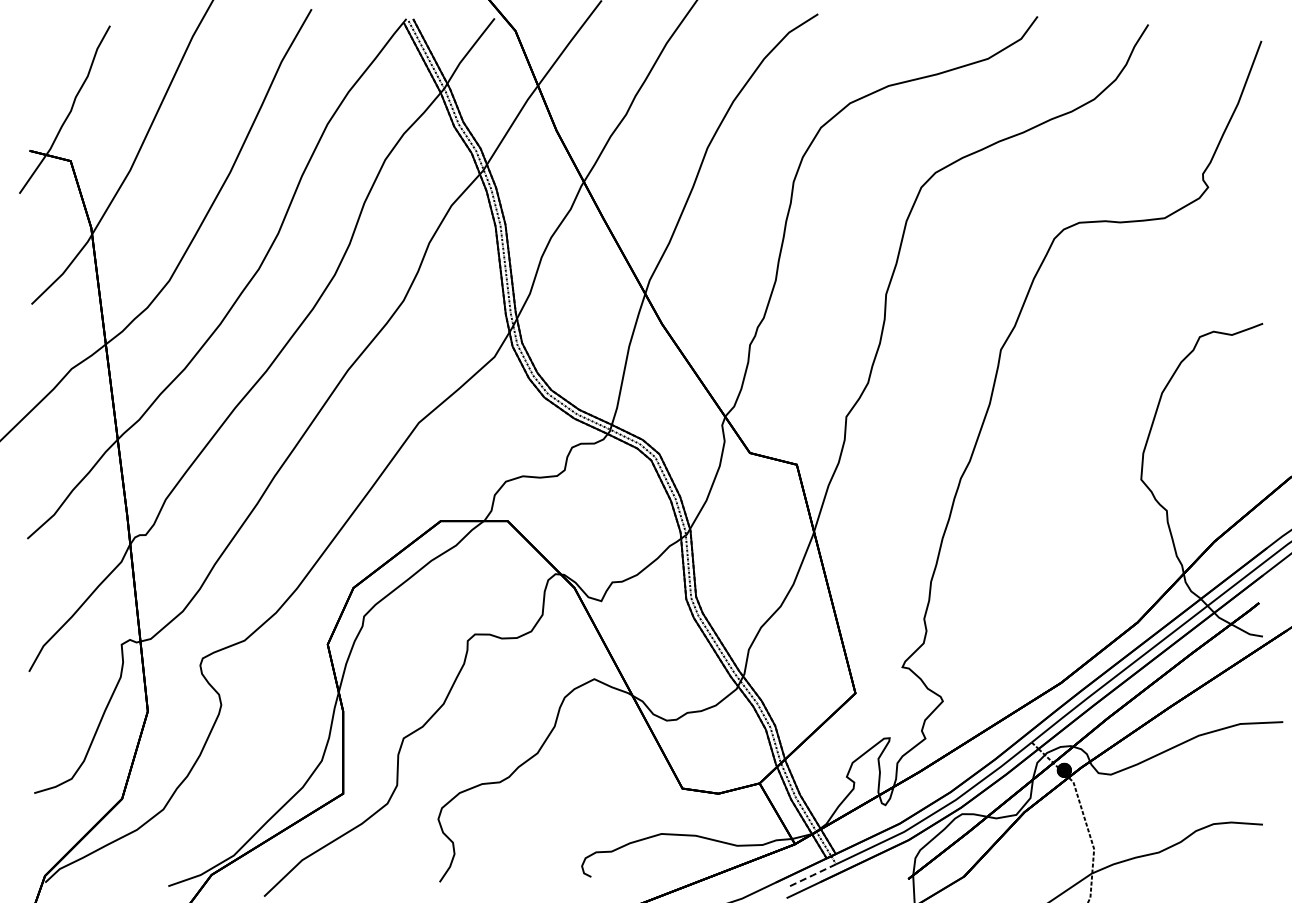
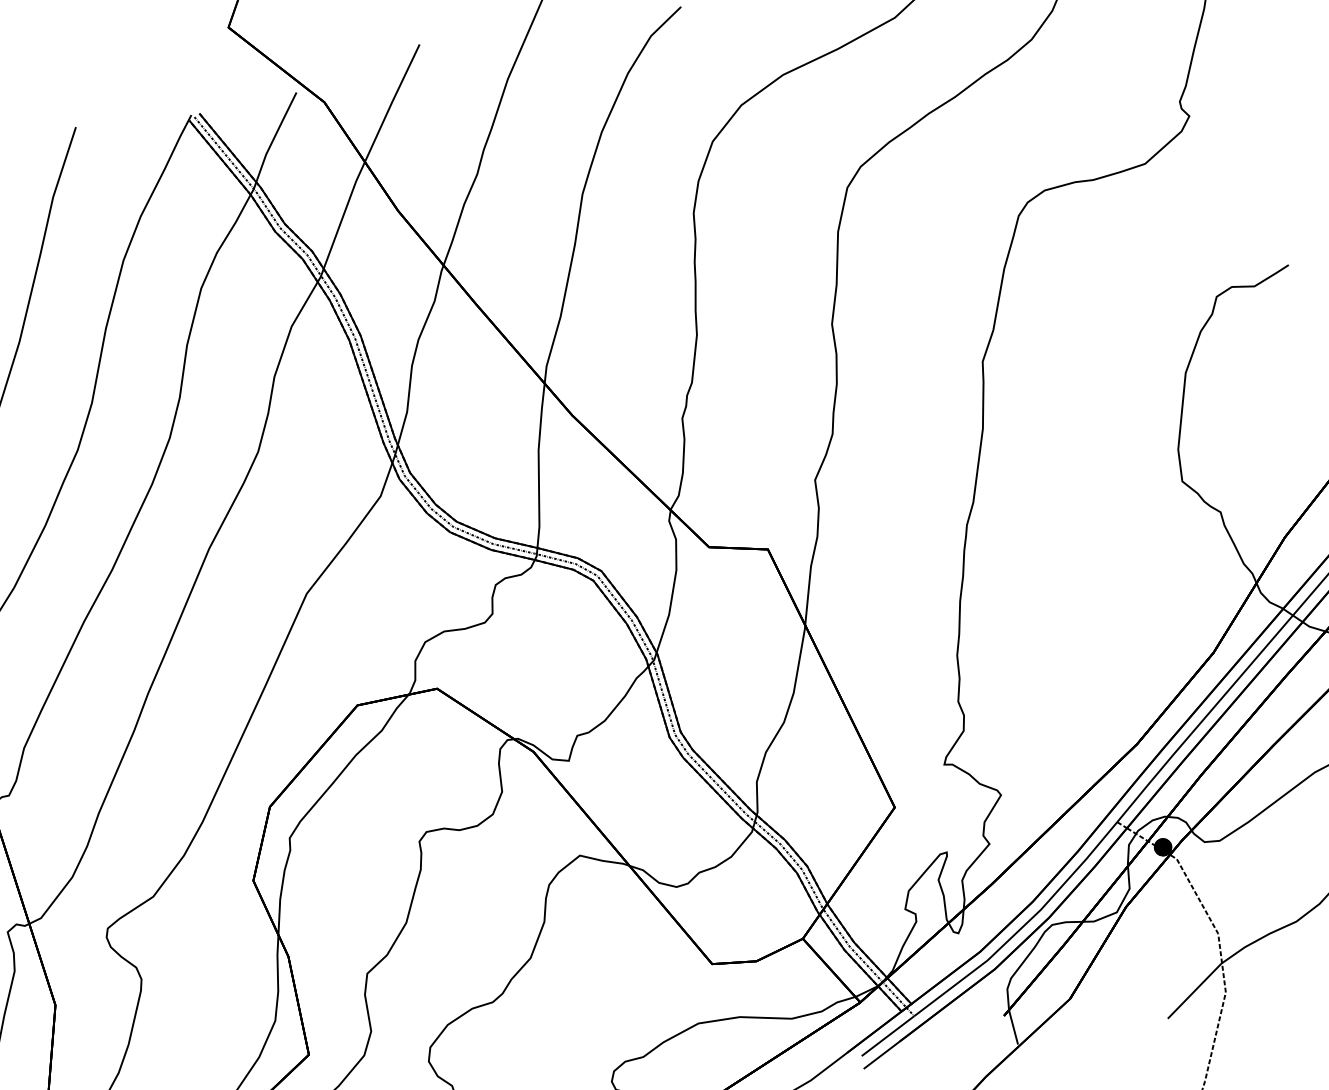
line: (811, 876) -> (887, 1036), dashed -> solid

